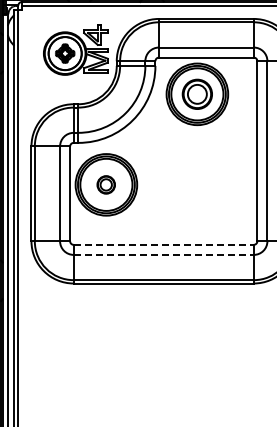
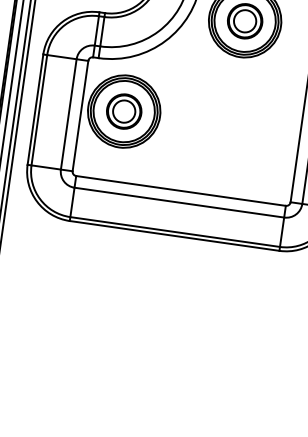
part: (105, 184) -> (123, 111), size x1.67
line: (164, 244) -> (181, 190), dashed -> solid
line: (164, 254) -> (180, 202), dashed -> solid

